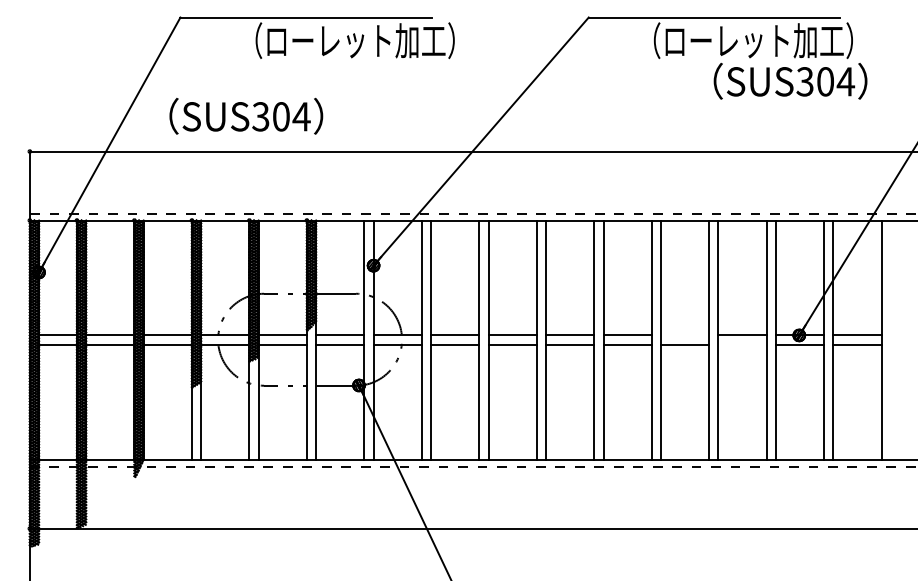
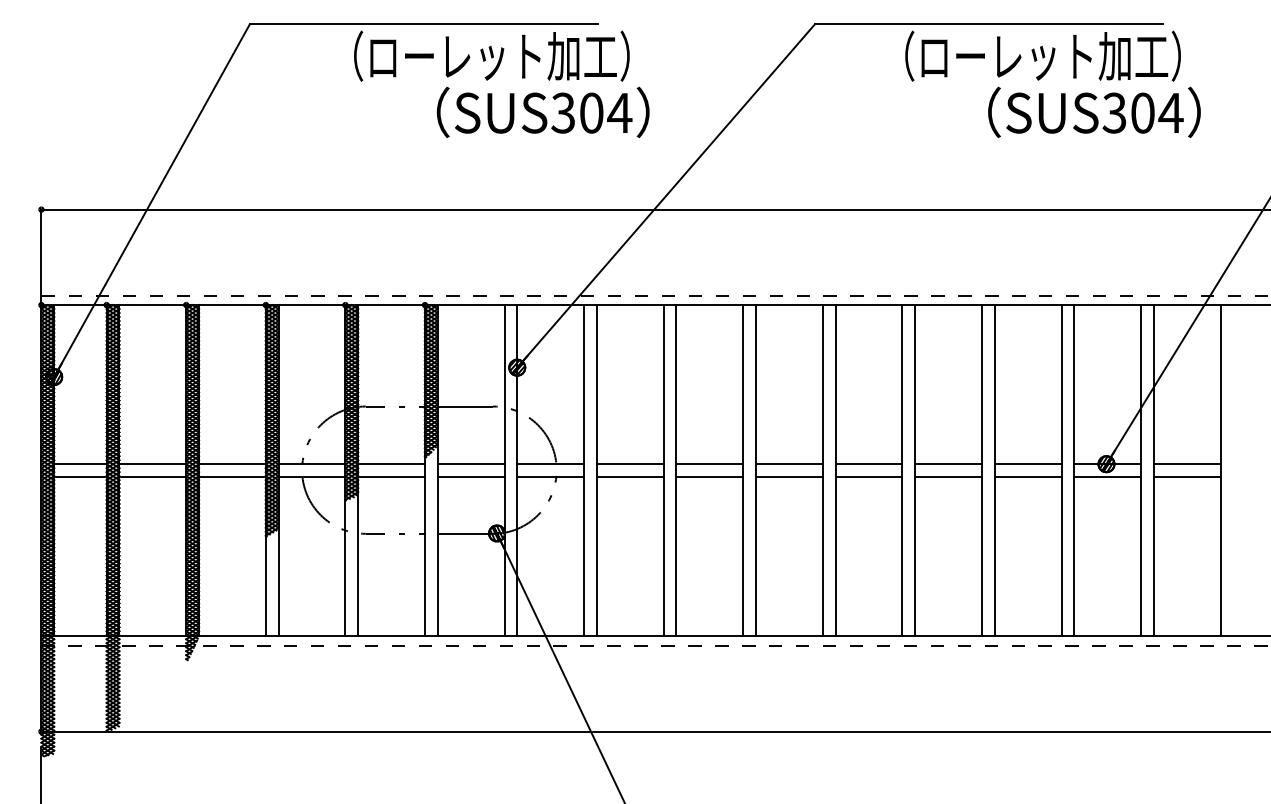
text: (246, 115) -> (543, 111), moved
line: (684, 335) -> (947, 464), added
line: (742, 344) -> (1027, 476), added

